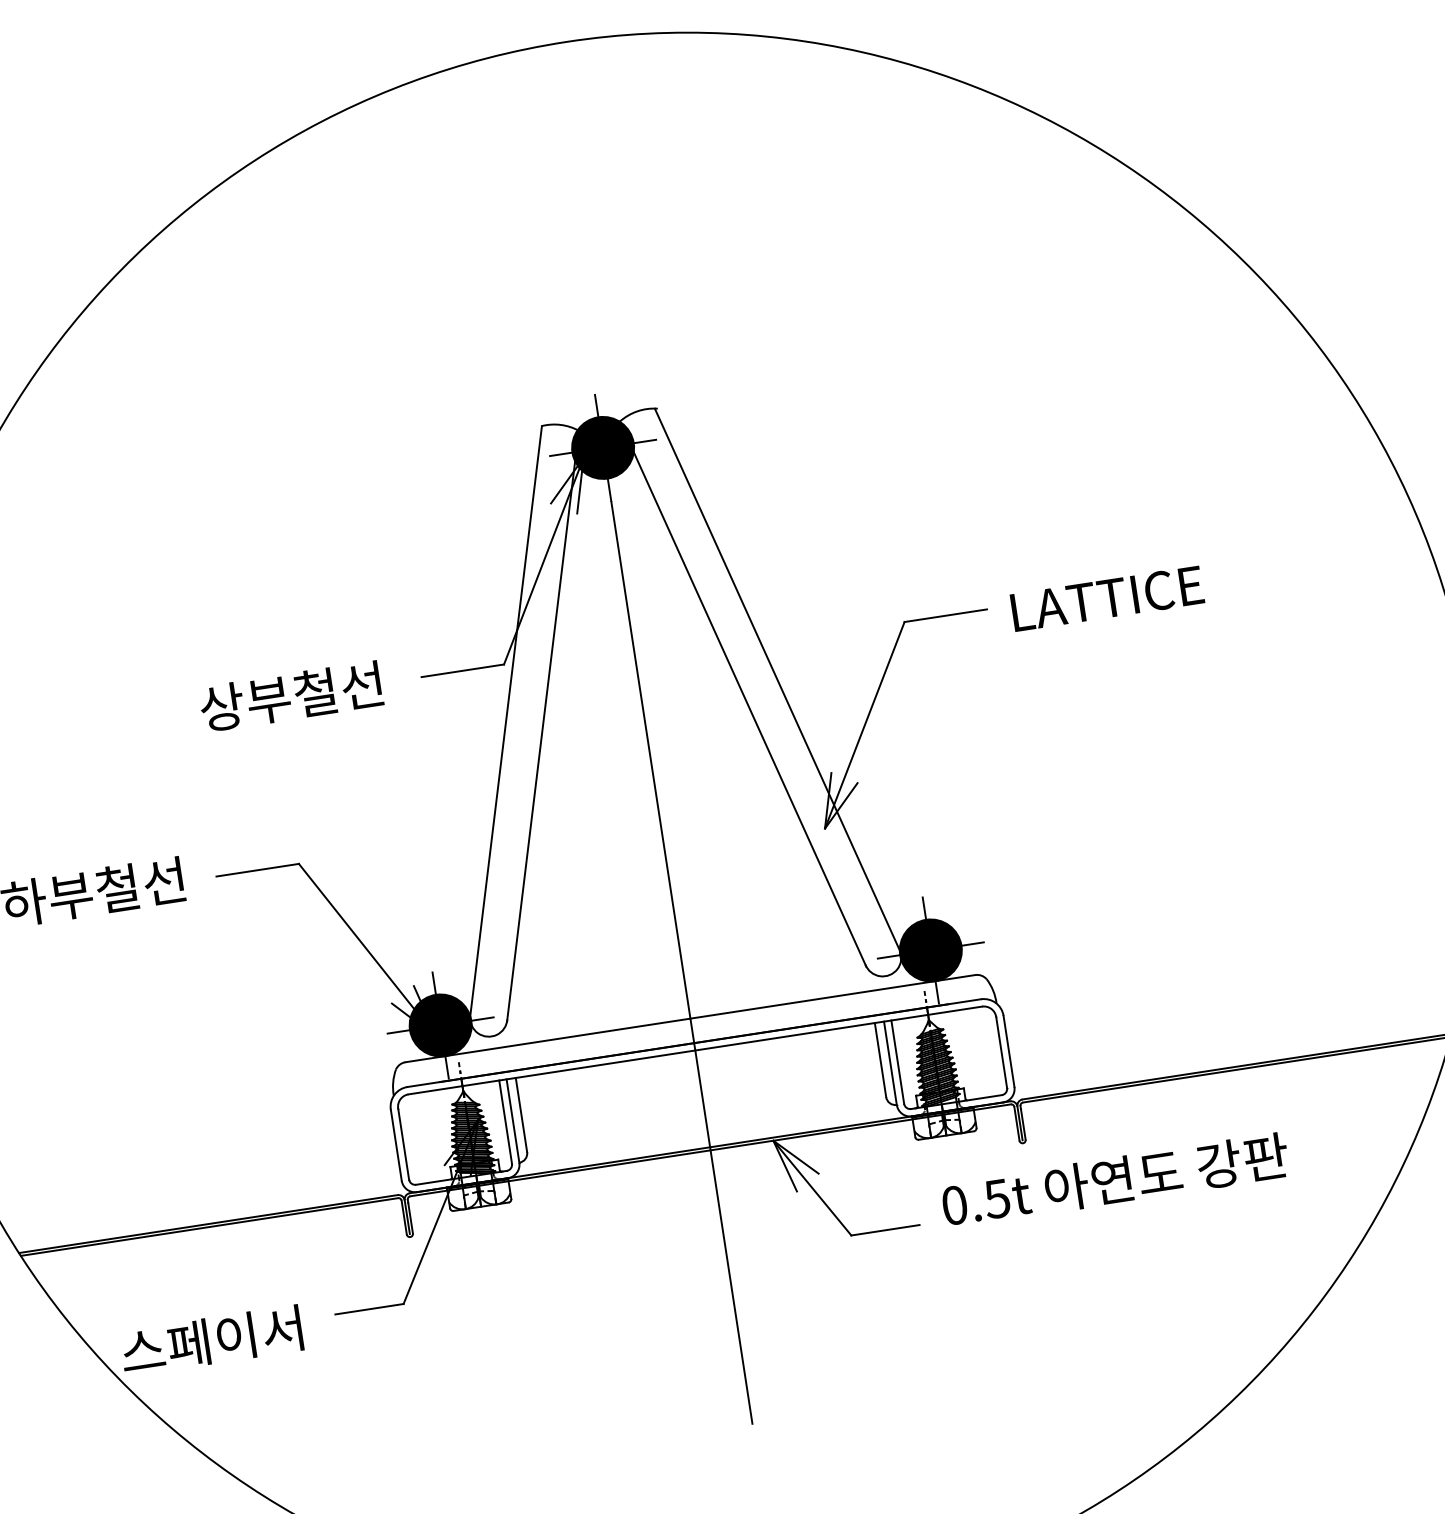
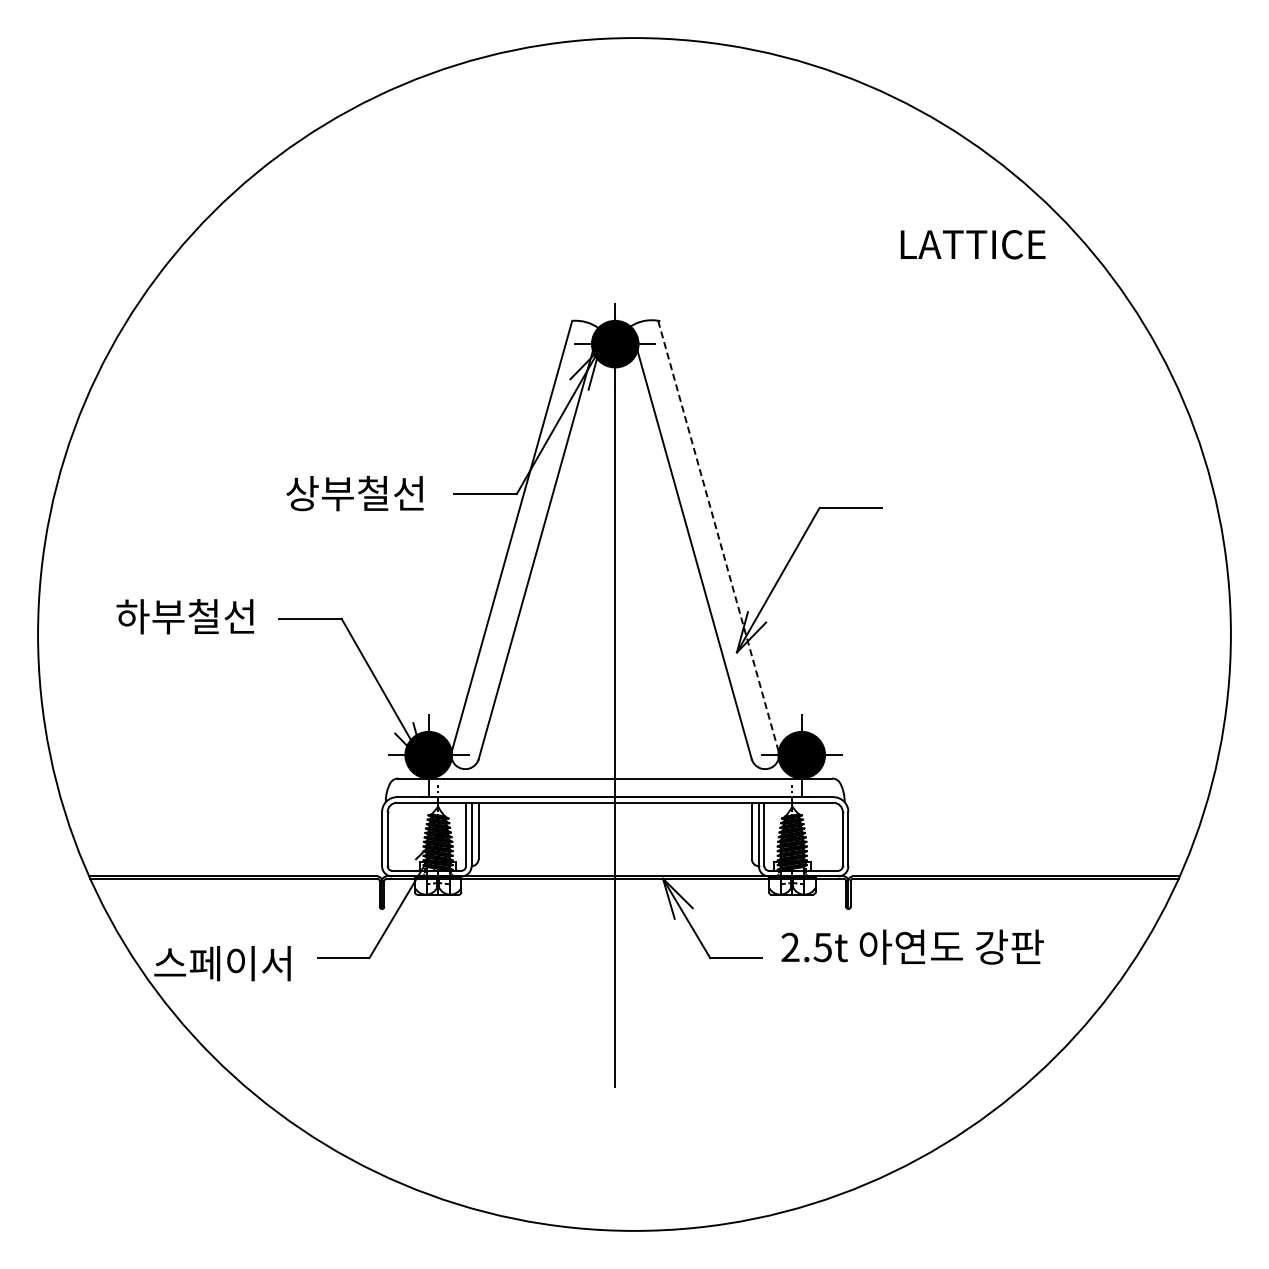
text: (1106, 598) -> (972, 244), moved
line: (777, 679) -> (718, 536), solid -> dashed
text: (954, 1205) -> (790, 947), 0.5t -> 2.5t

